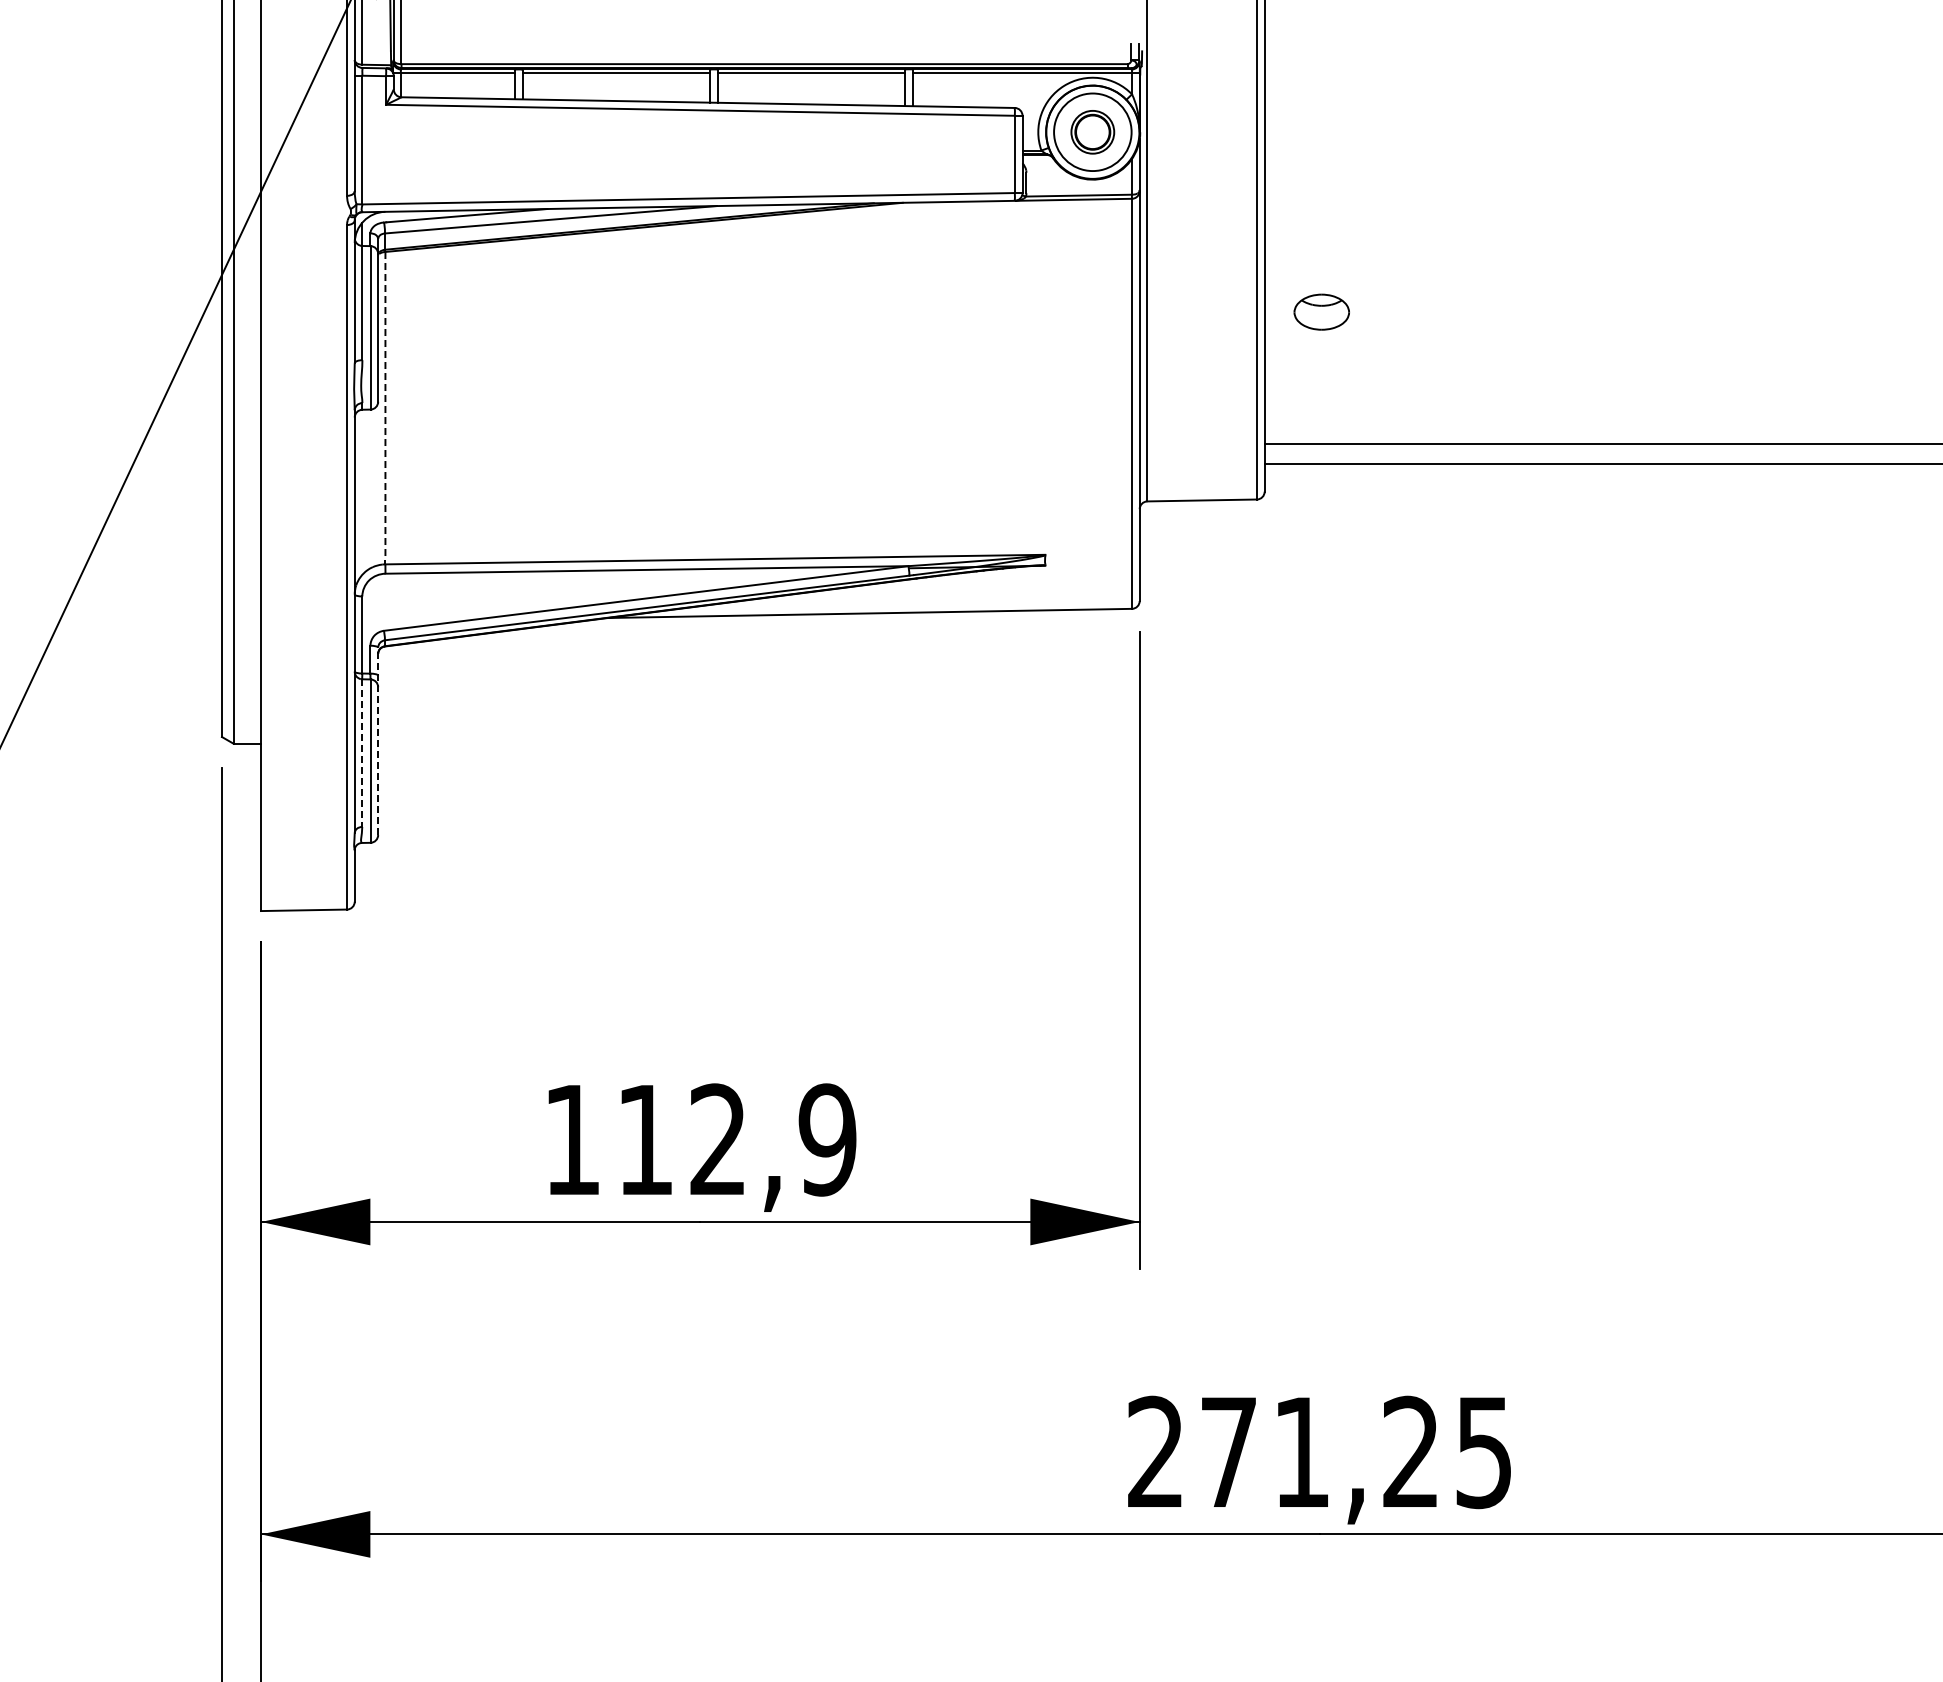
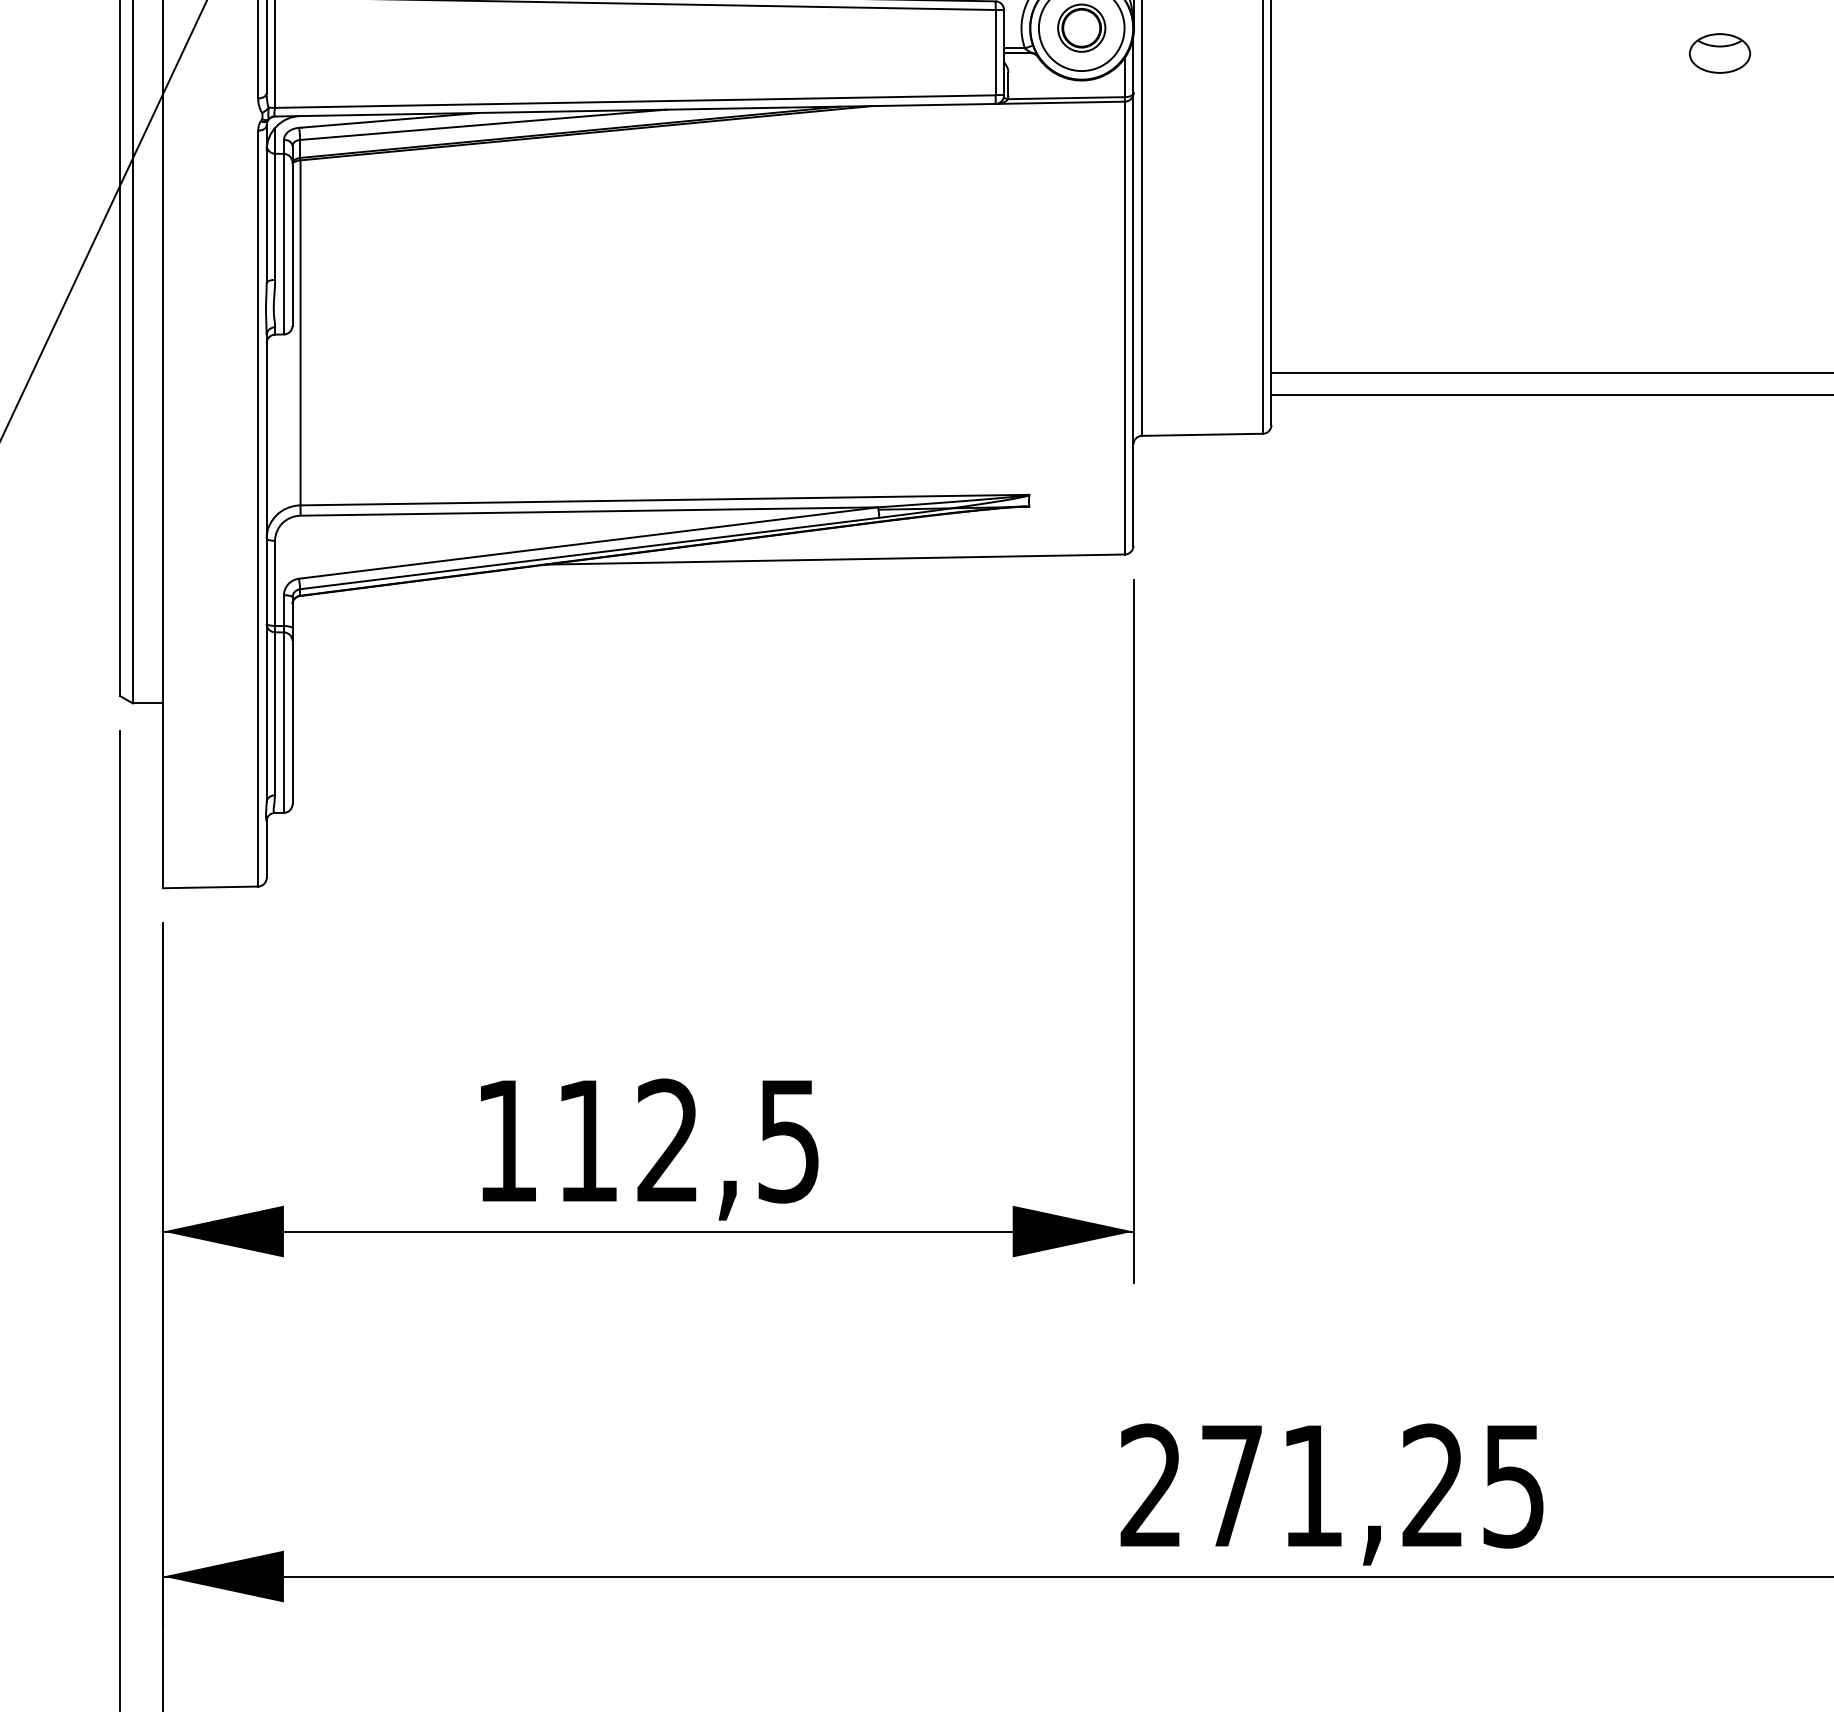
part: (1321, 311) -> (1719, 52), moved
line: (385, 408) -> (300, 333), dashed -> solid
line: (378, 741) -> (292, 700), dashed -> solid
line: (362, 753) -> (275, 714), dashed -> solid
text: (827, 1139) -> (788, 1140), 112,9 -> 112,5

